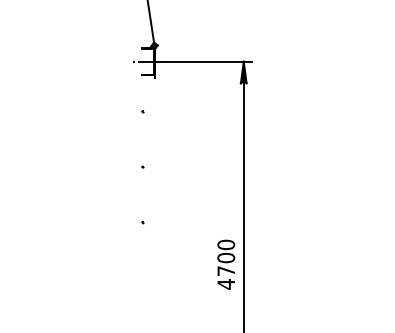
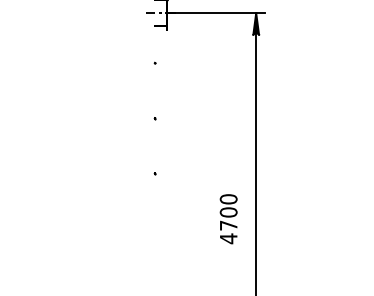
text: (226, 264) -> (228, 218), moved

